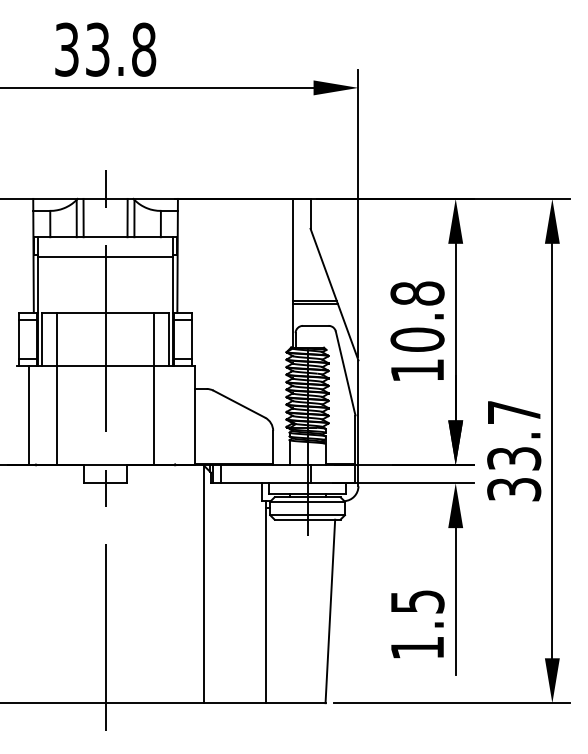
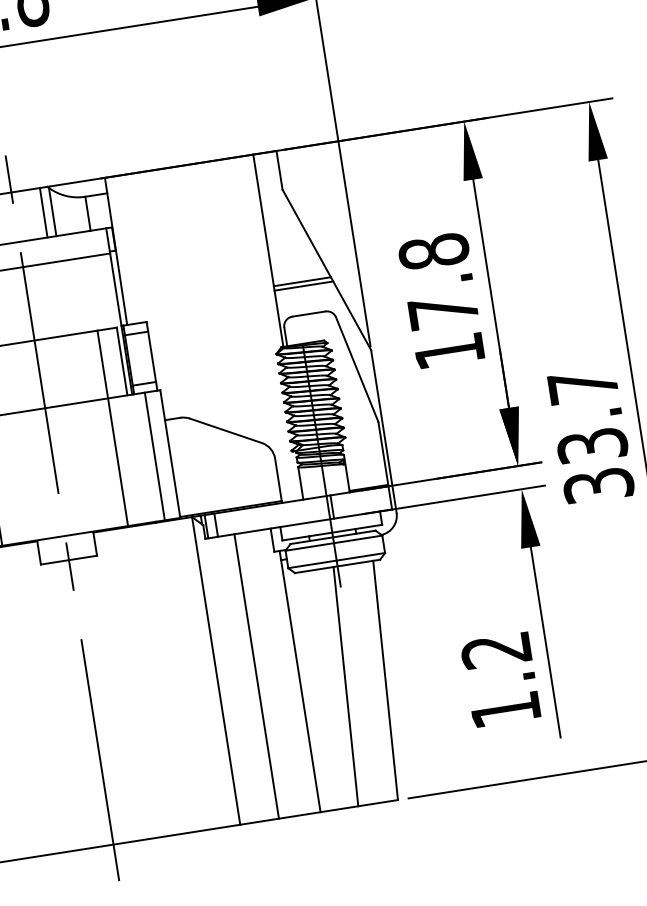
text: (417, 339) -> (443, 311), 10.8 -> 17.8
line: (182, 414) -> (154, 455), added
line: (233, 593) -> (256, 676), added
text: (417, 601) -> (496, 649), 1.5 -> 1.2
line: (299, 611) -> (345, 686), added

